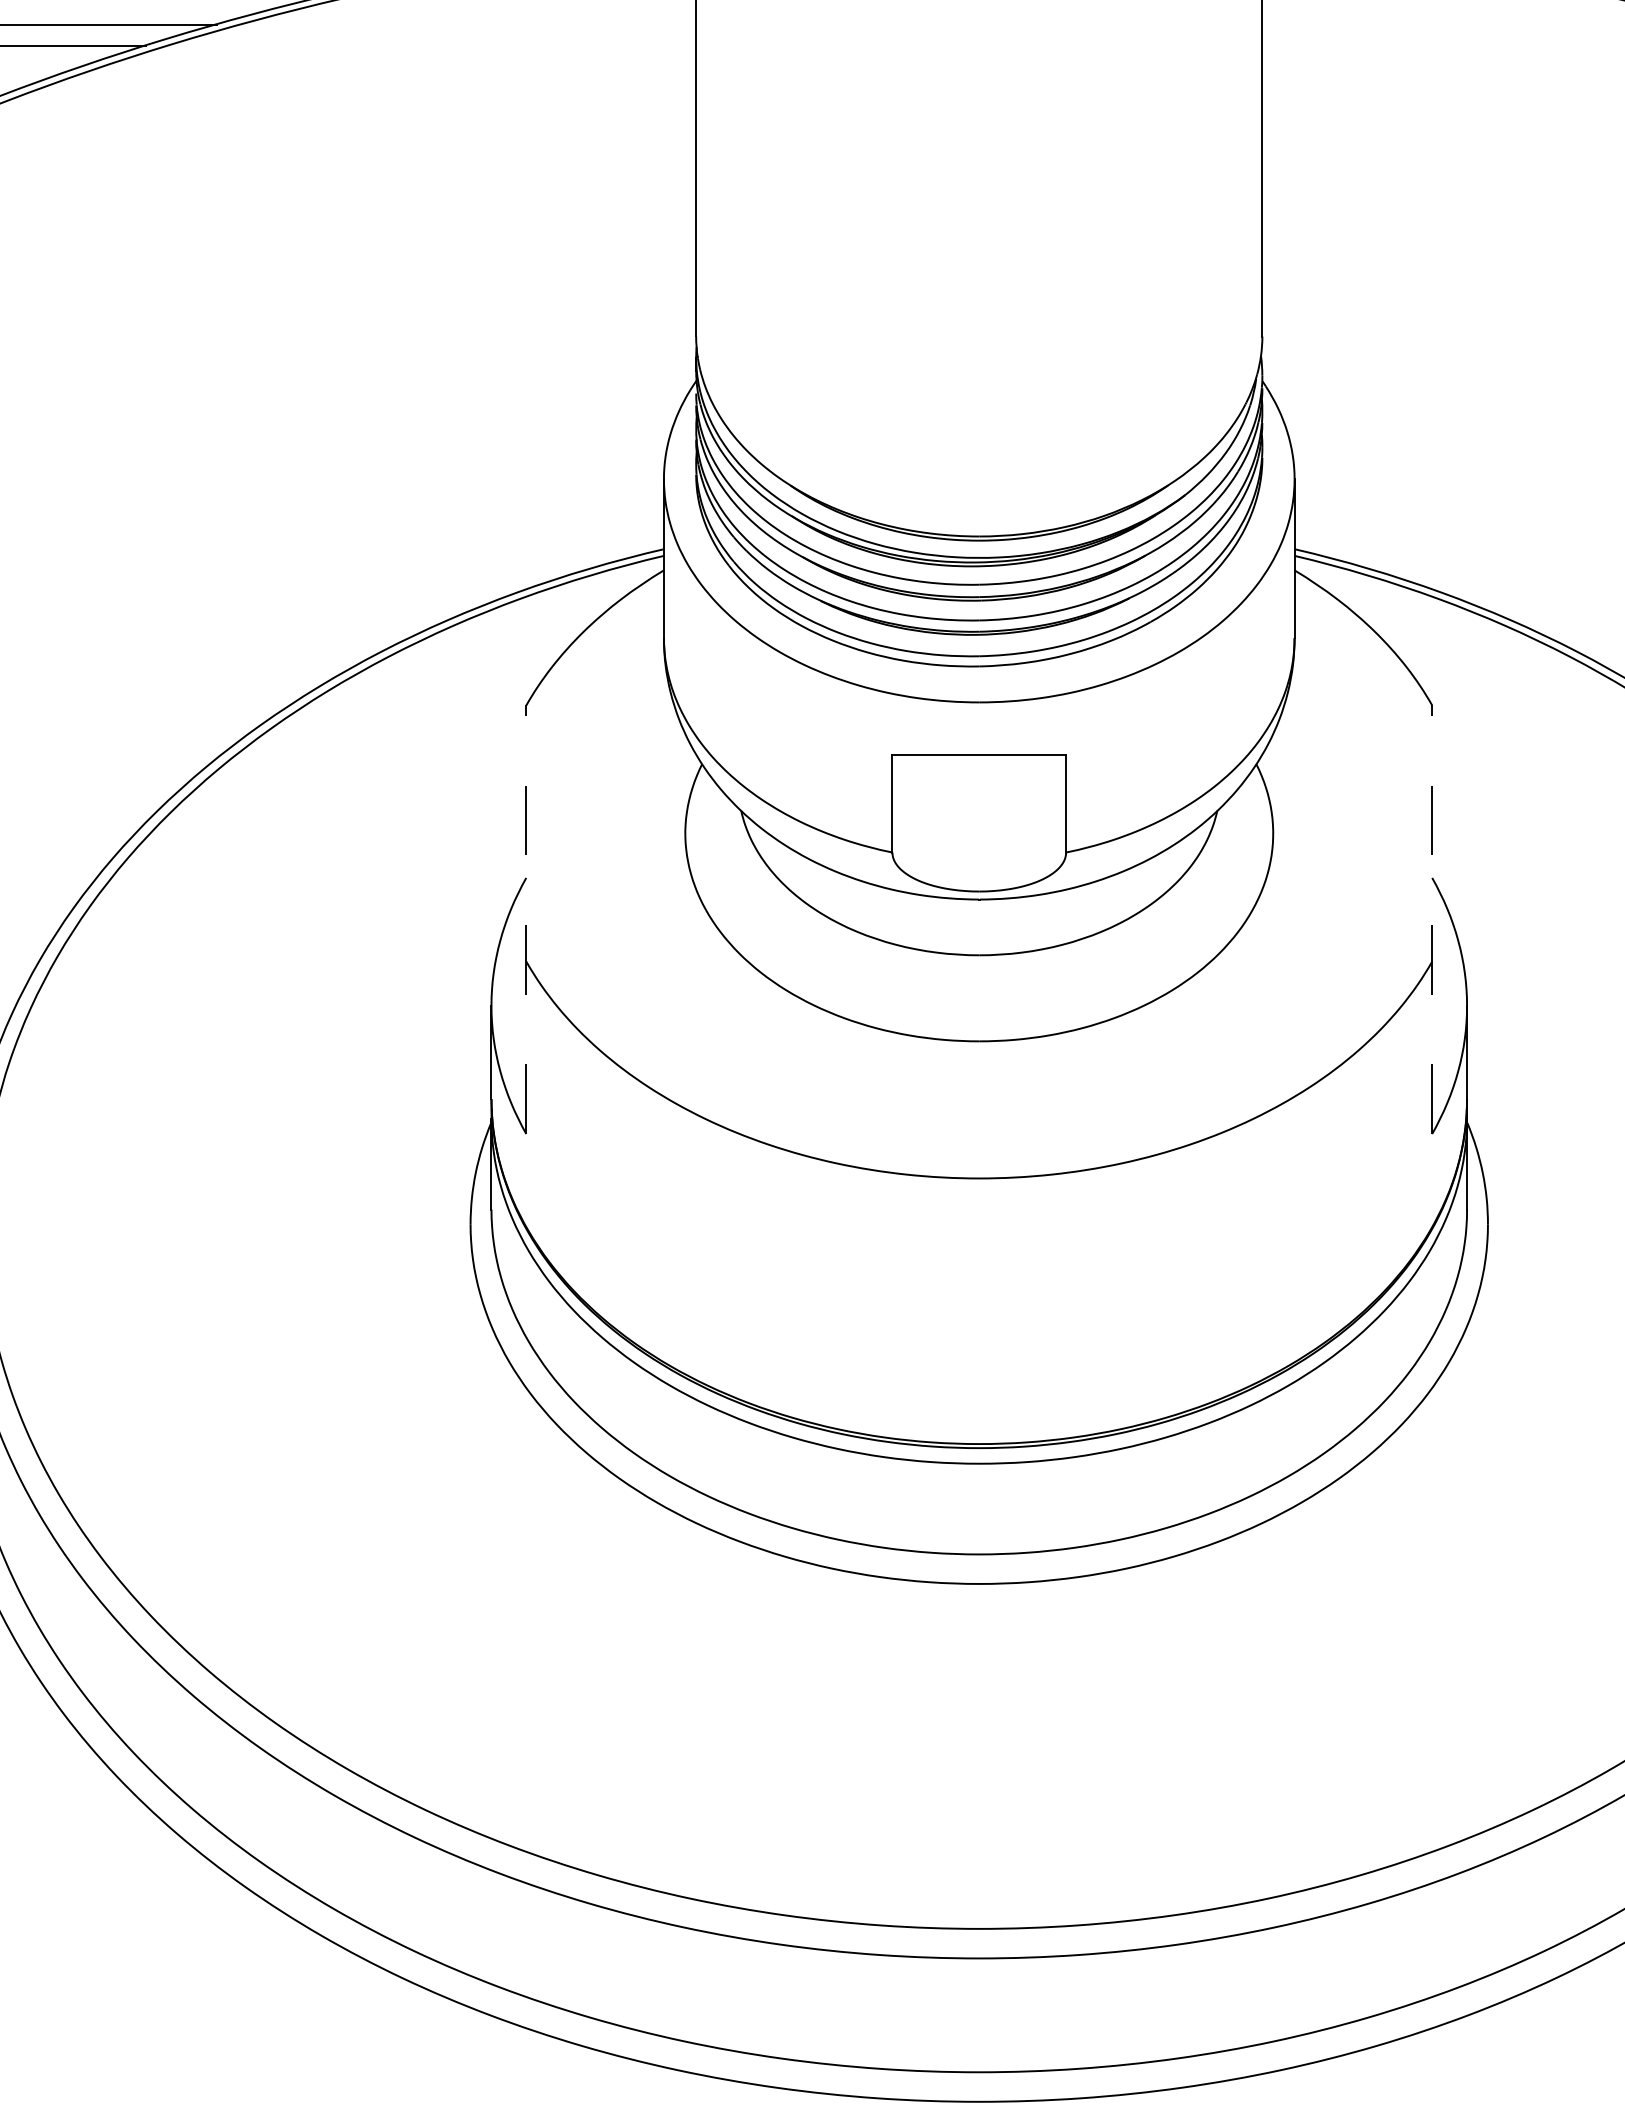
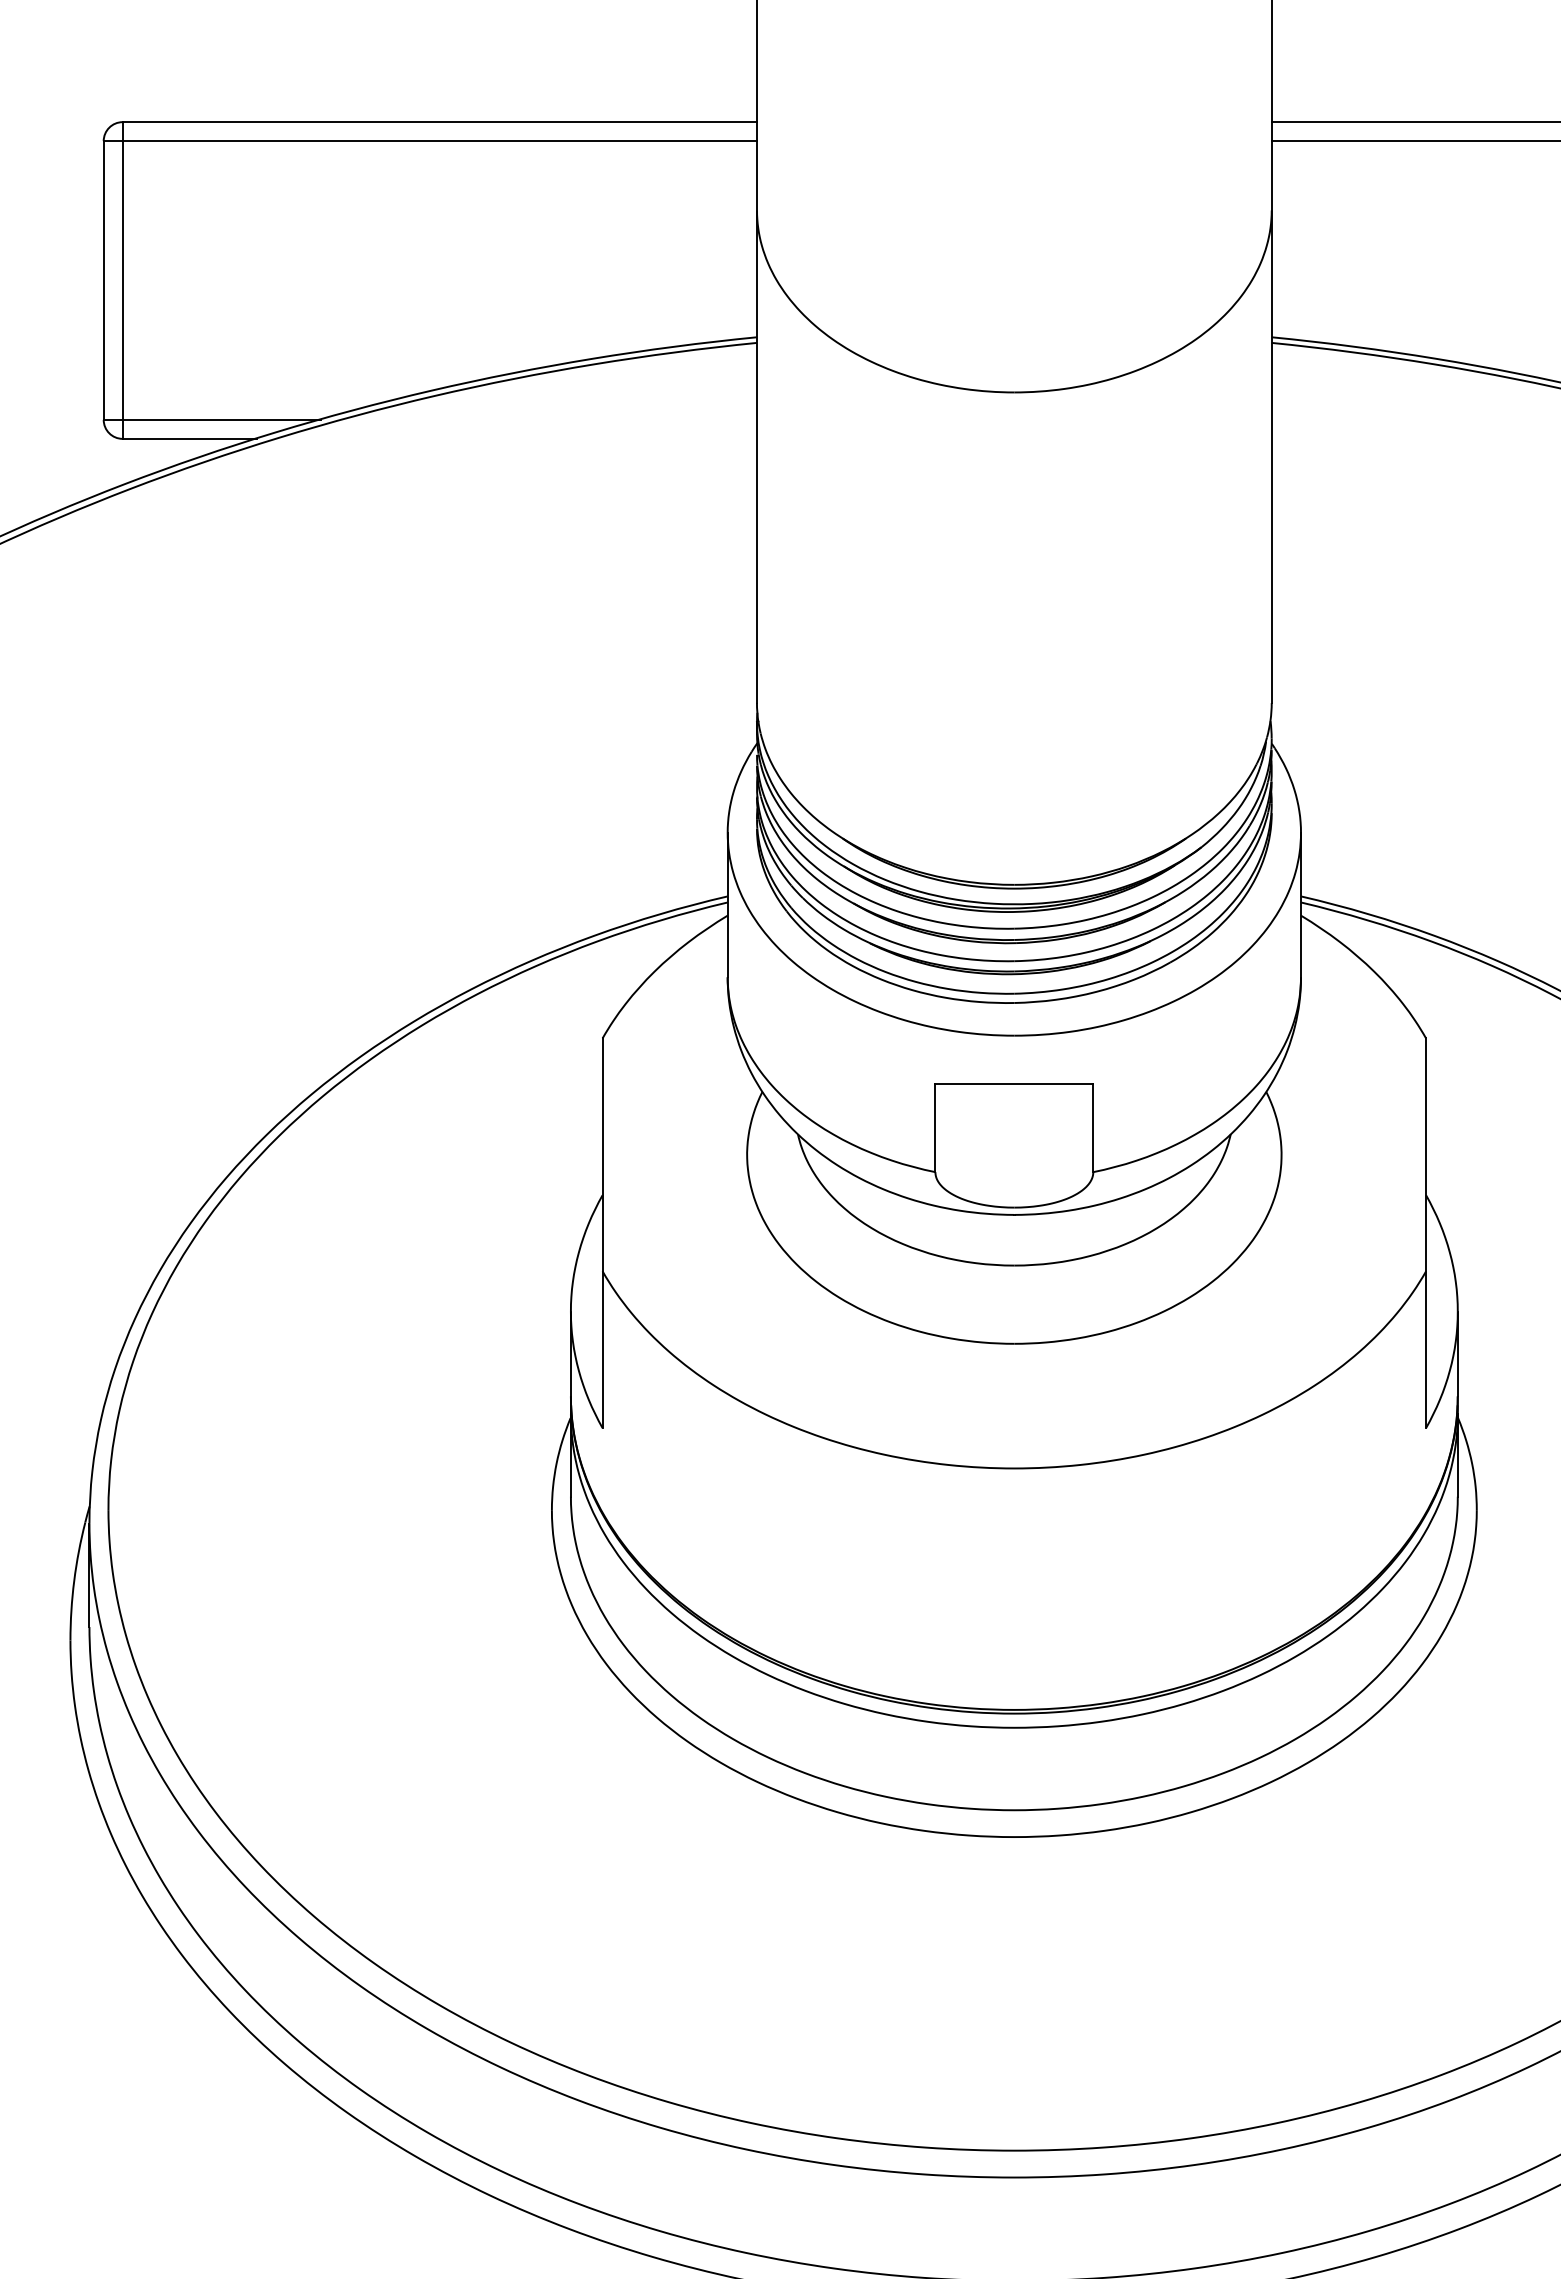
line: (526, 920) -> (602, 1233), dashed -> solid
line: (1432, 920) -> (1426, 1233), dashed -> solid

